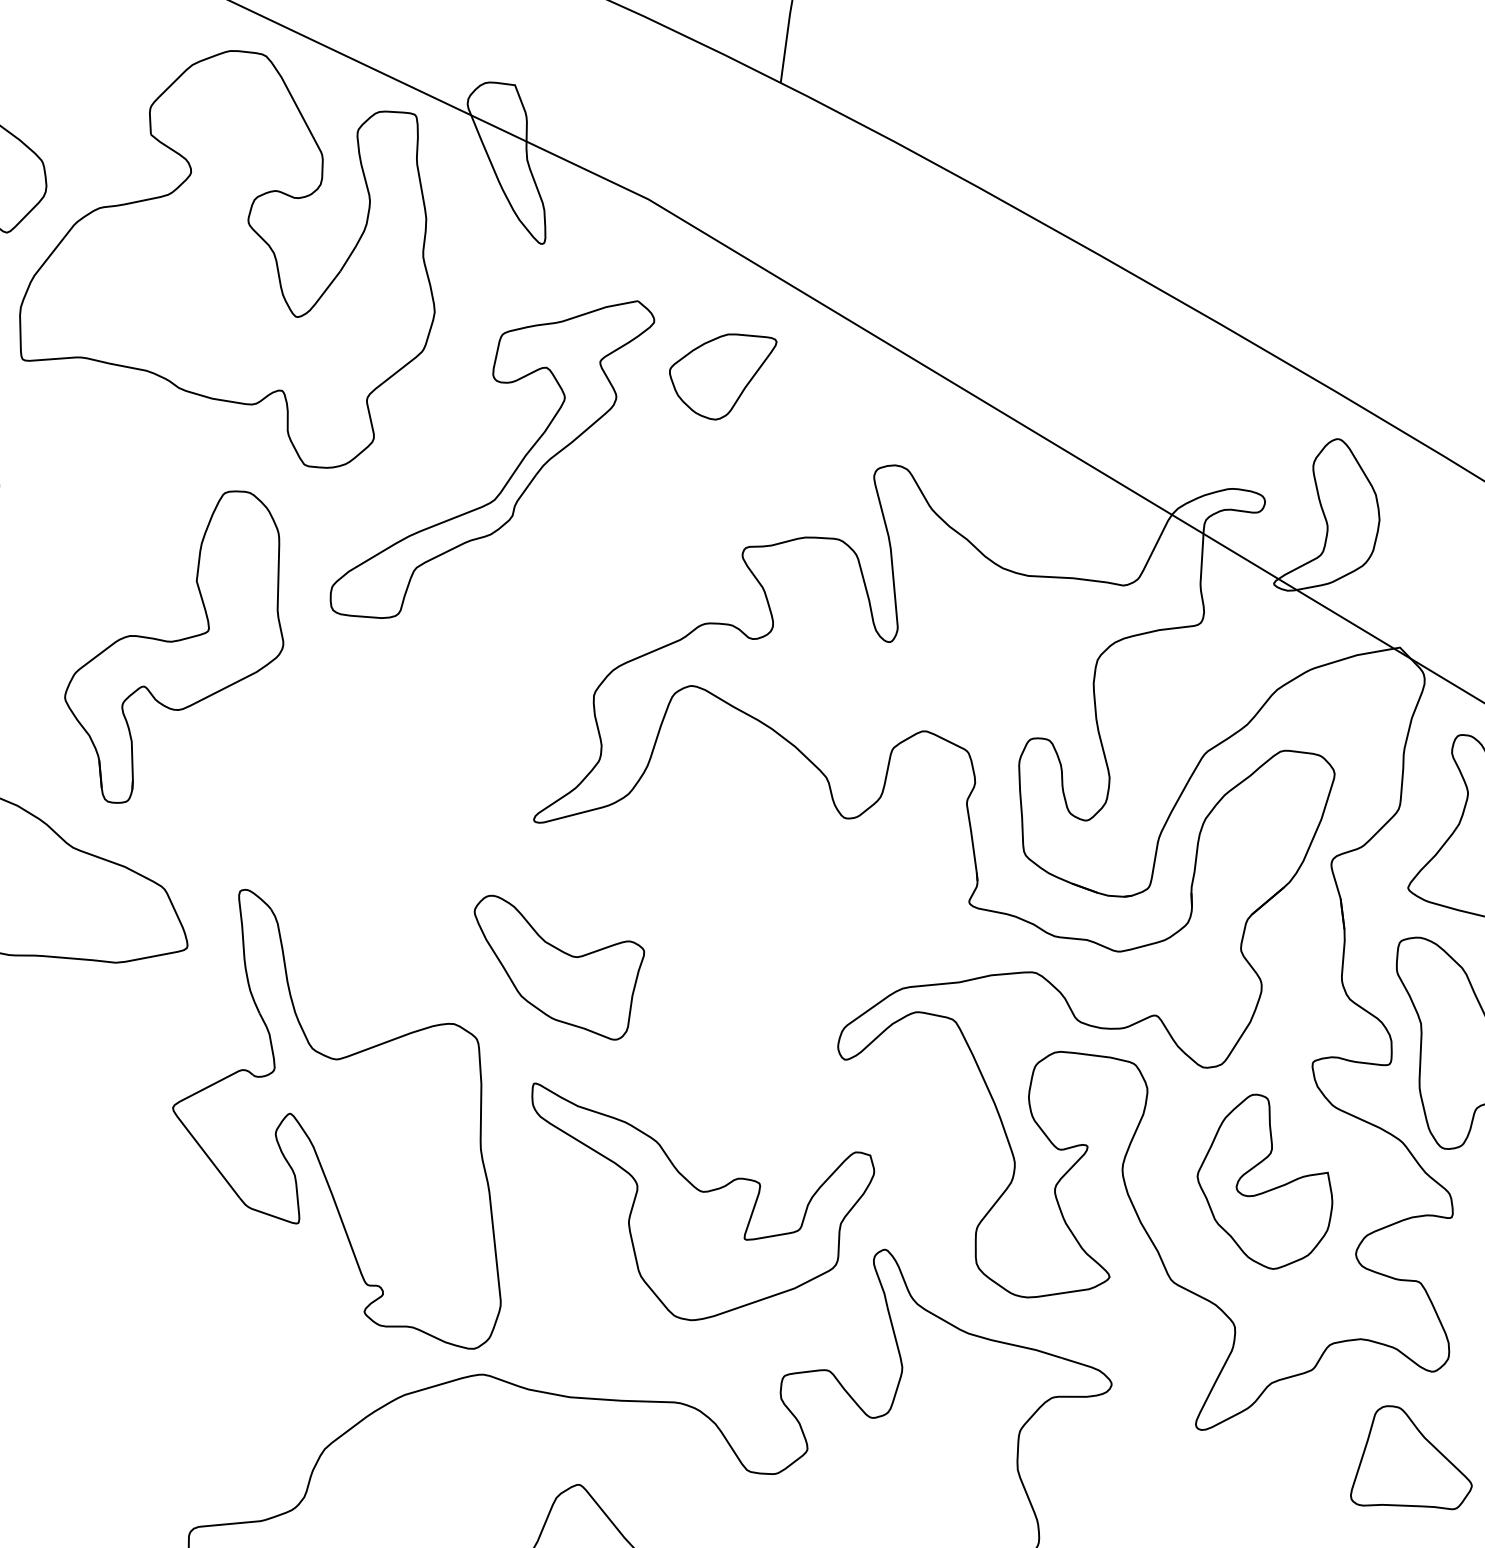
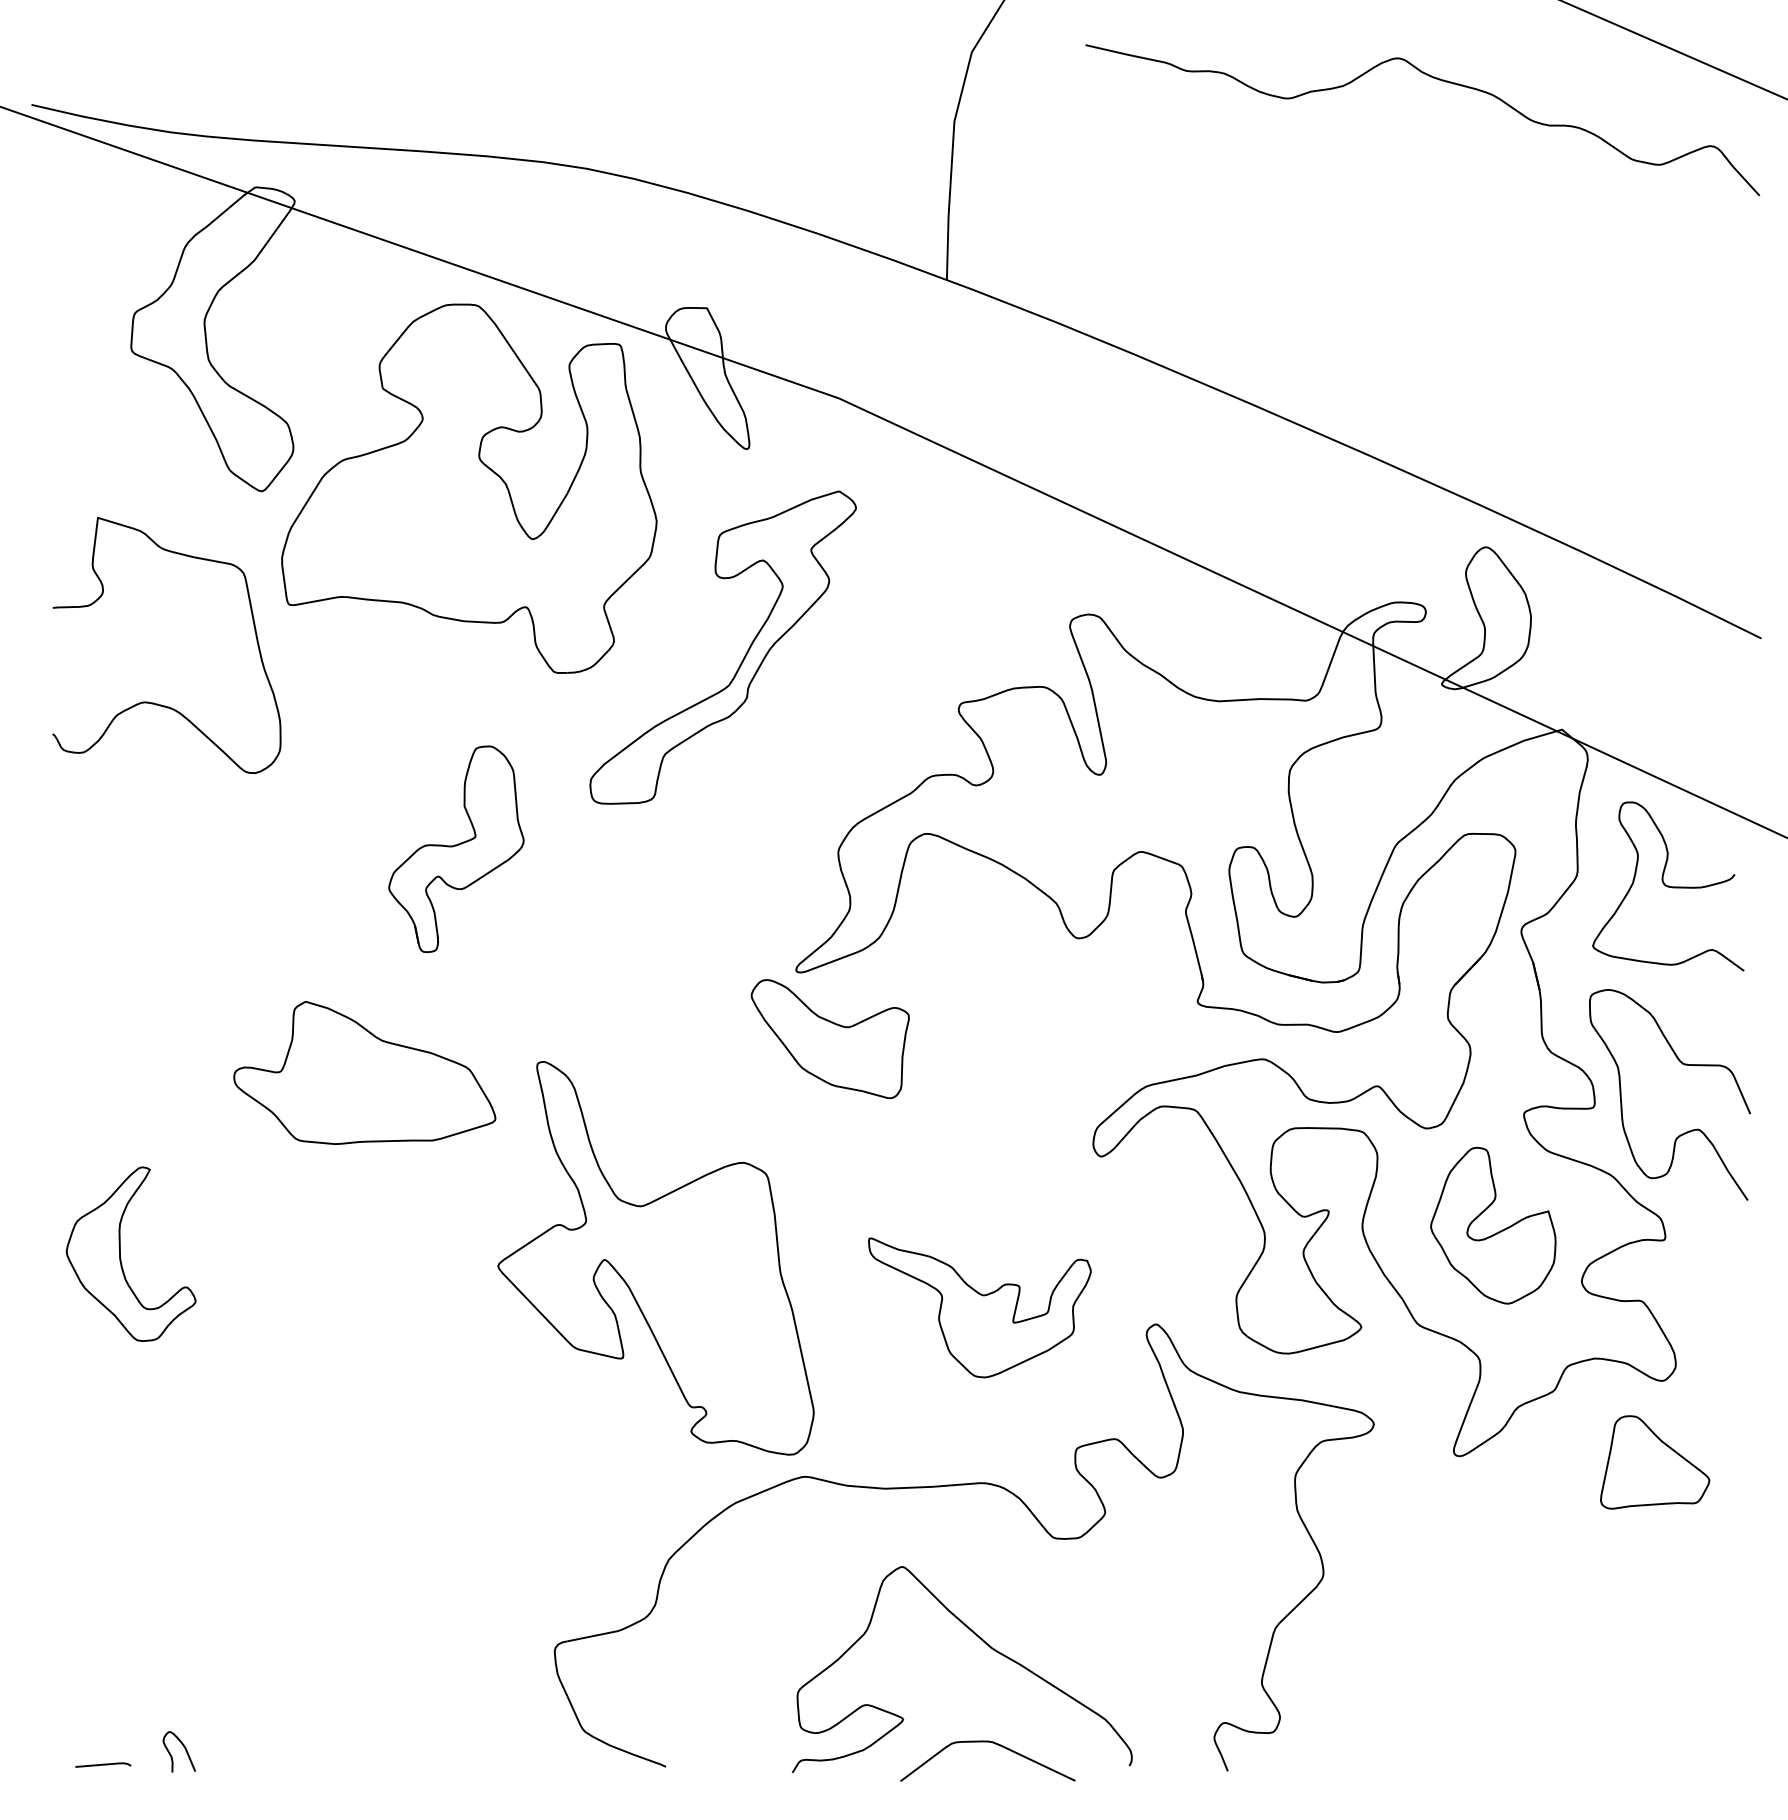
part: (720, 375) -> (921, 550), removed
part: (176, 647) -> (456, 849), size x0.7
part: (554, 968) -> (829, 1039), moved
part: (694, 1210) -> (979, 1307), size x0.7

